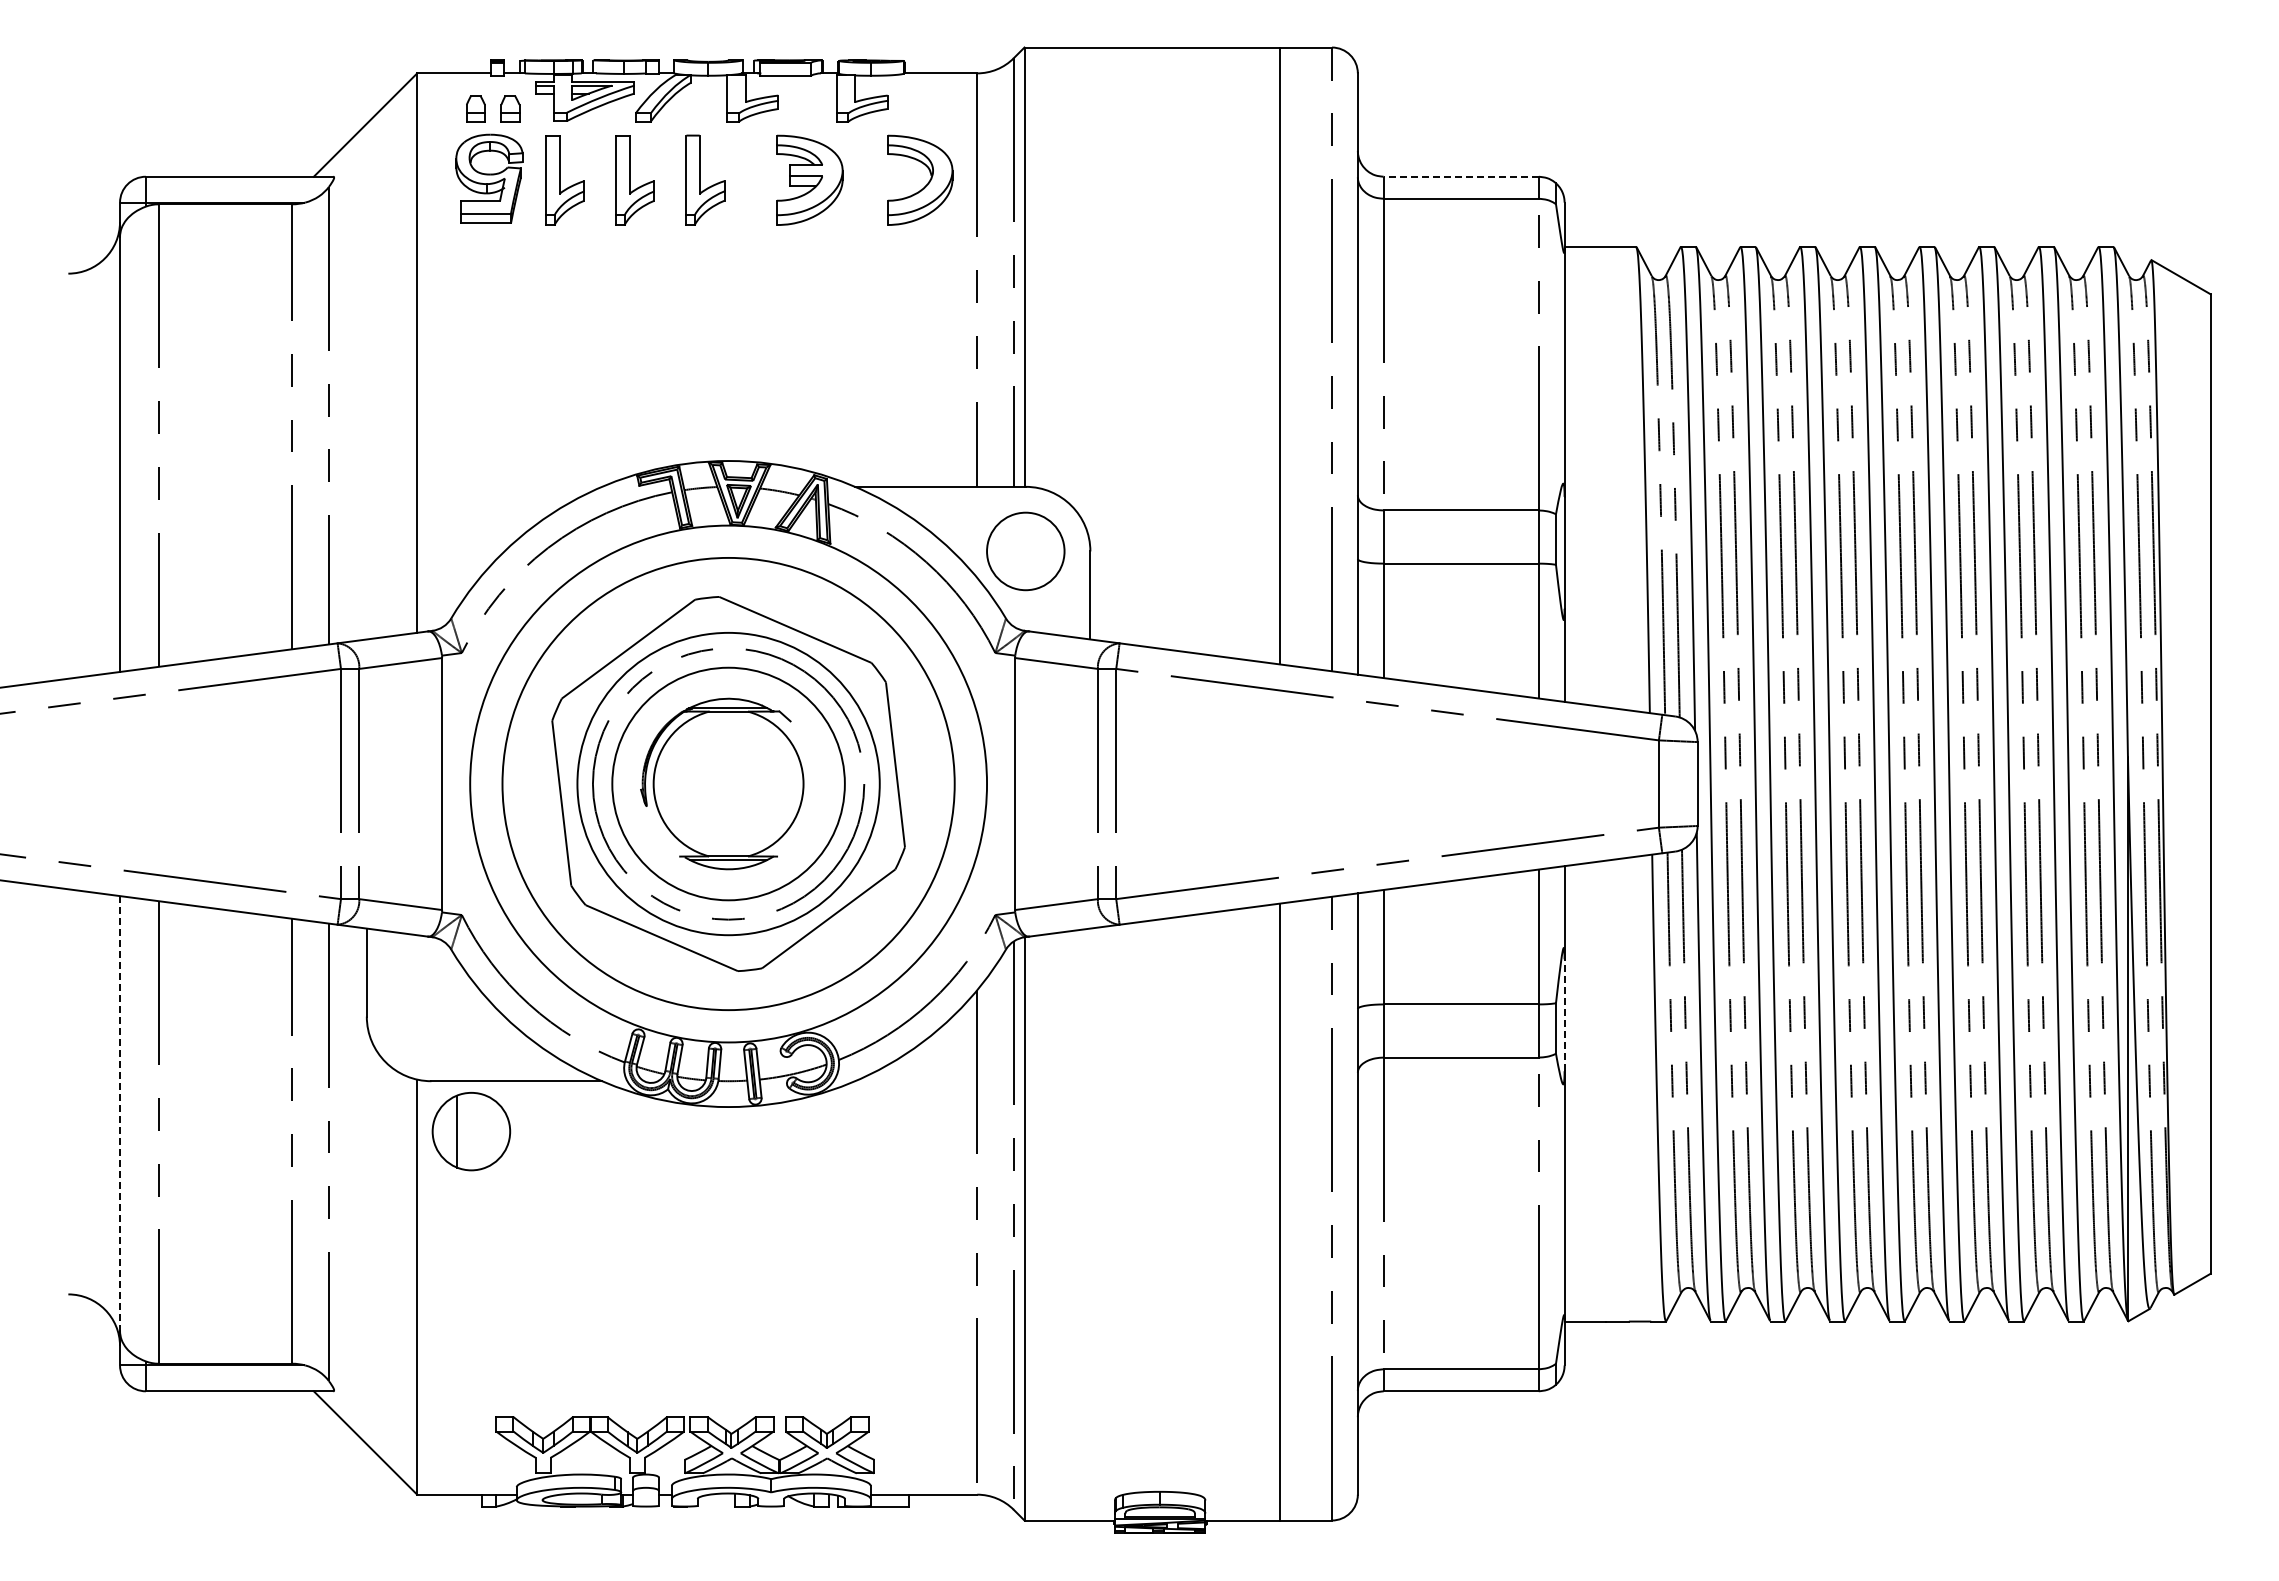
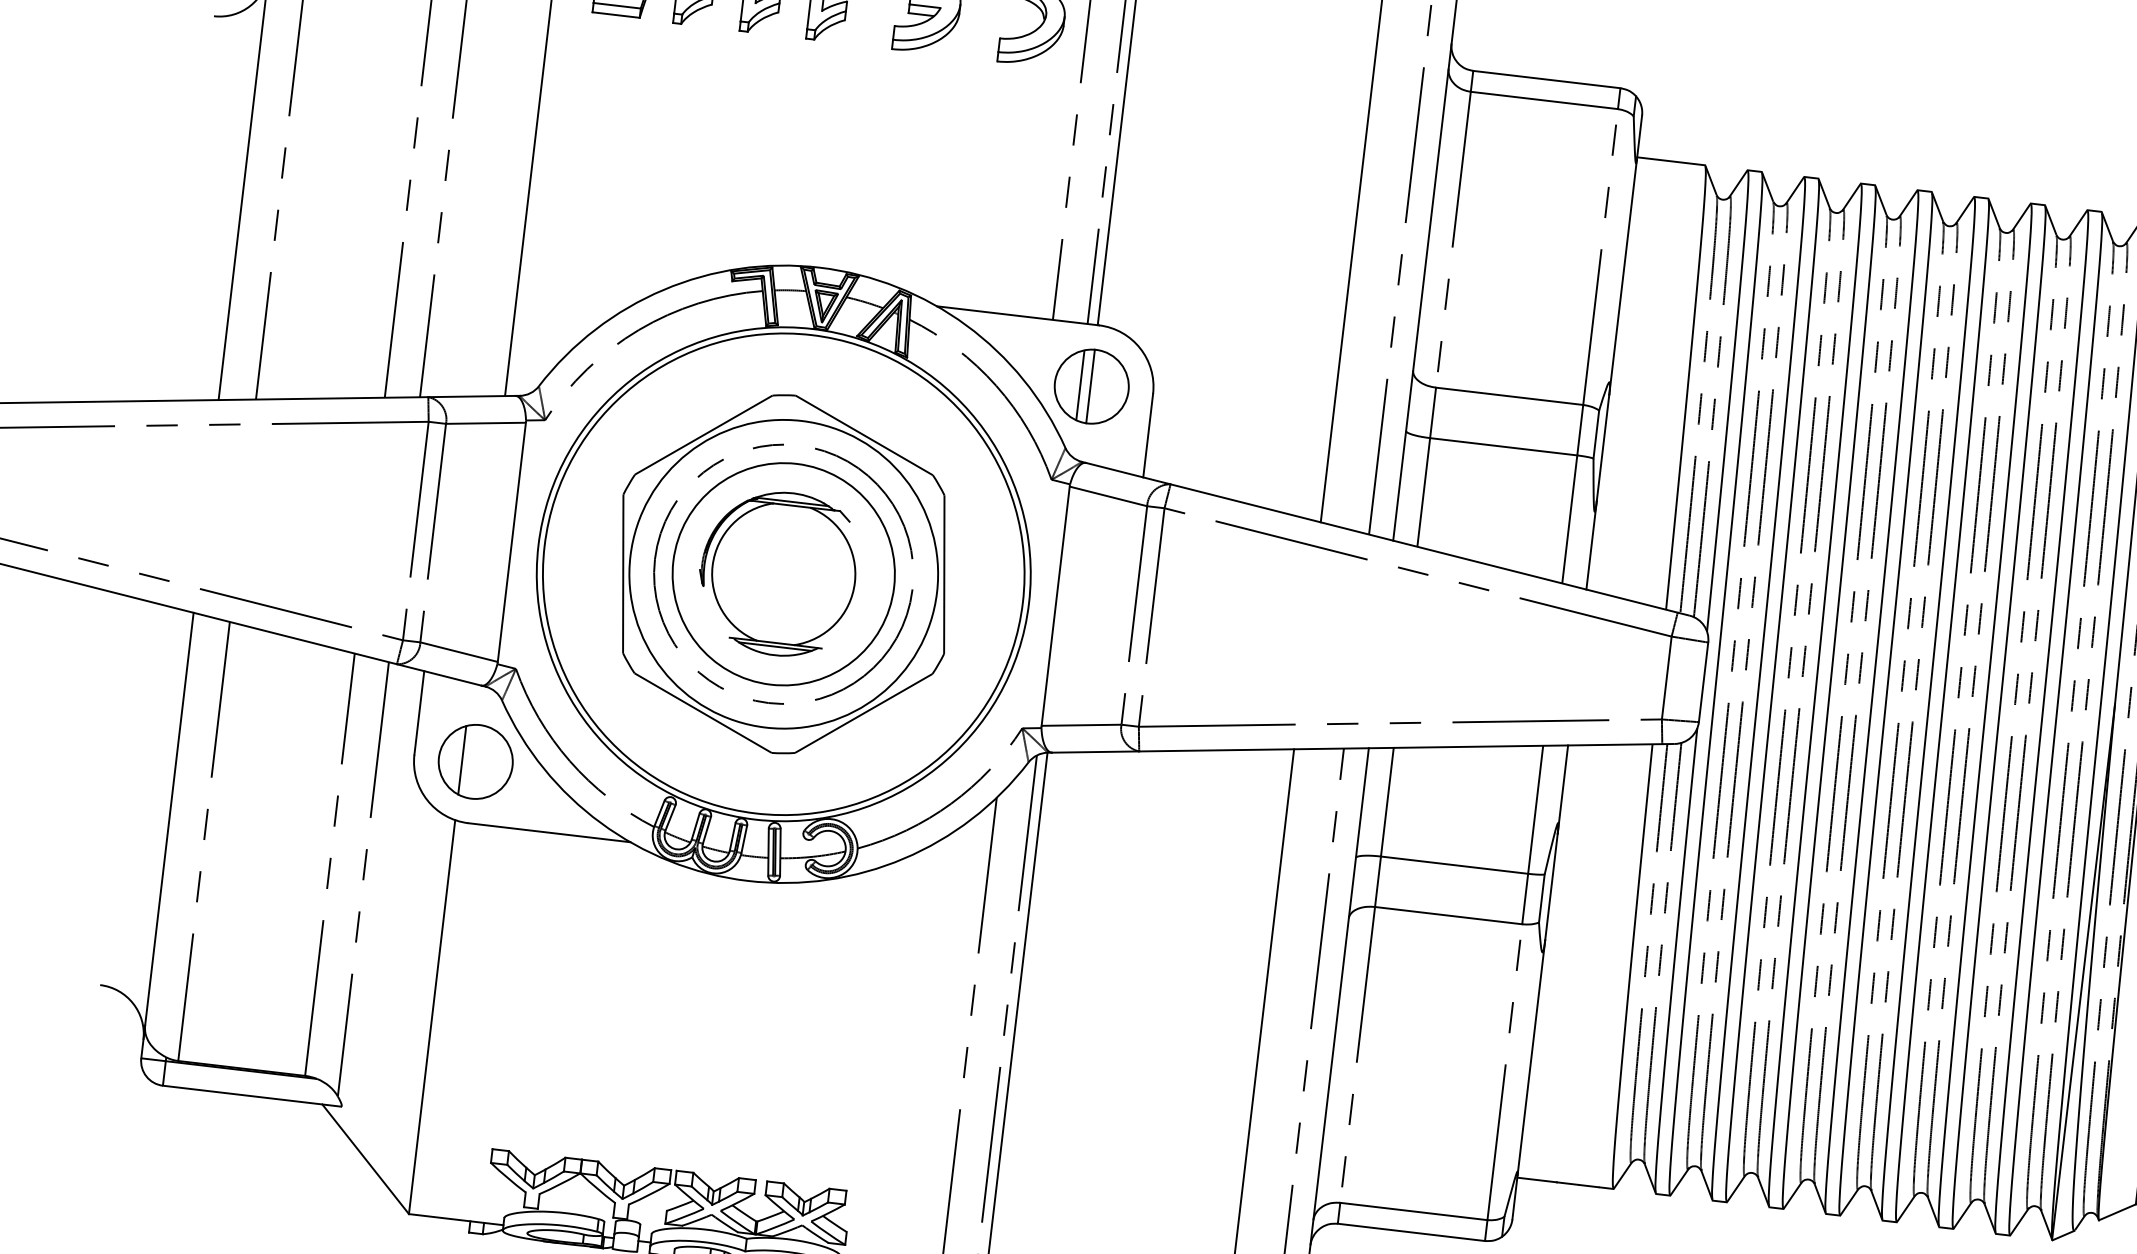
line: (1461, 176) -> (1547, 79), dashed -> solid
line: (1013, 551) -> (1080, 385), added
line: (1024, 551) -> (1090, 386), added
circle: (728, 783) -> (783, 573), size x0.71
circle: (728, 783) -> (783, 573), size x1.67
line: (1564, 1015) -> (1551, 887), dashed -> solid
line: (120, 1114) -> (169, 820), dashed -> solid
part: (471, 1131) -> (475, 761), moved

